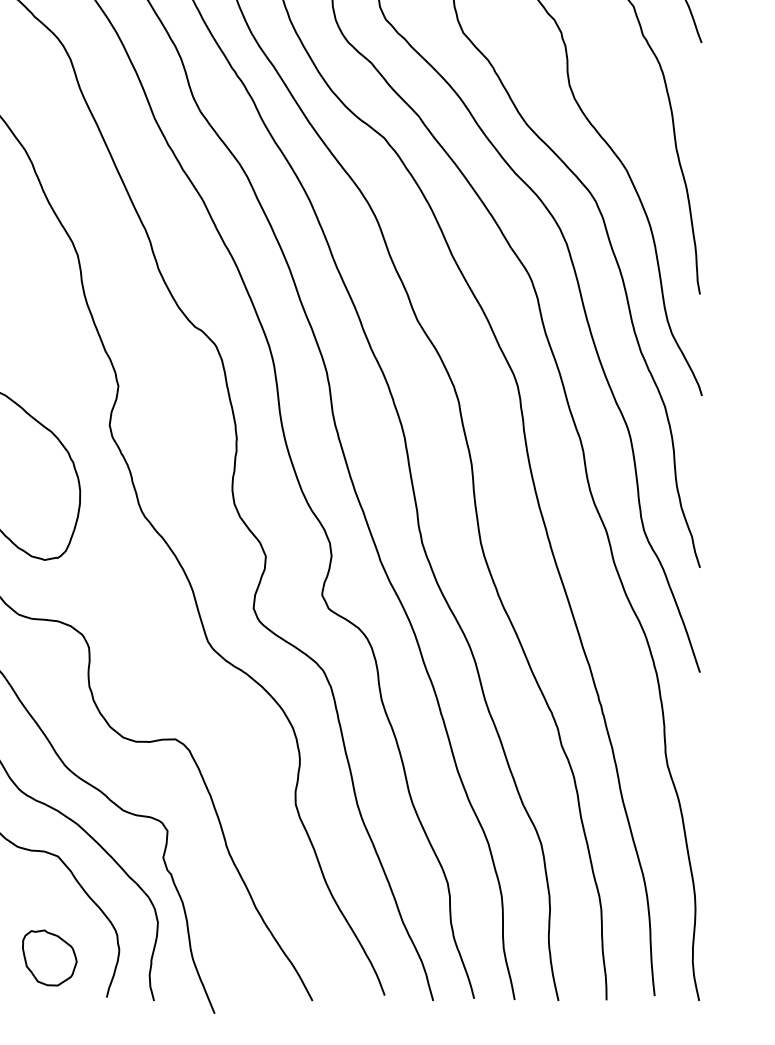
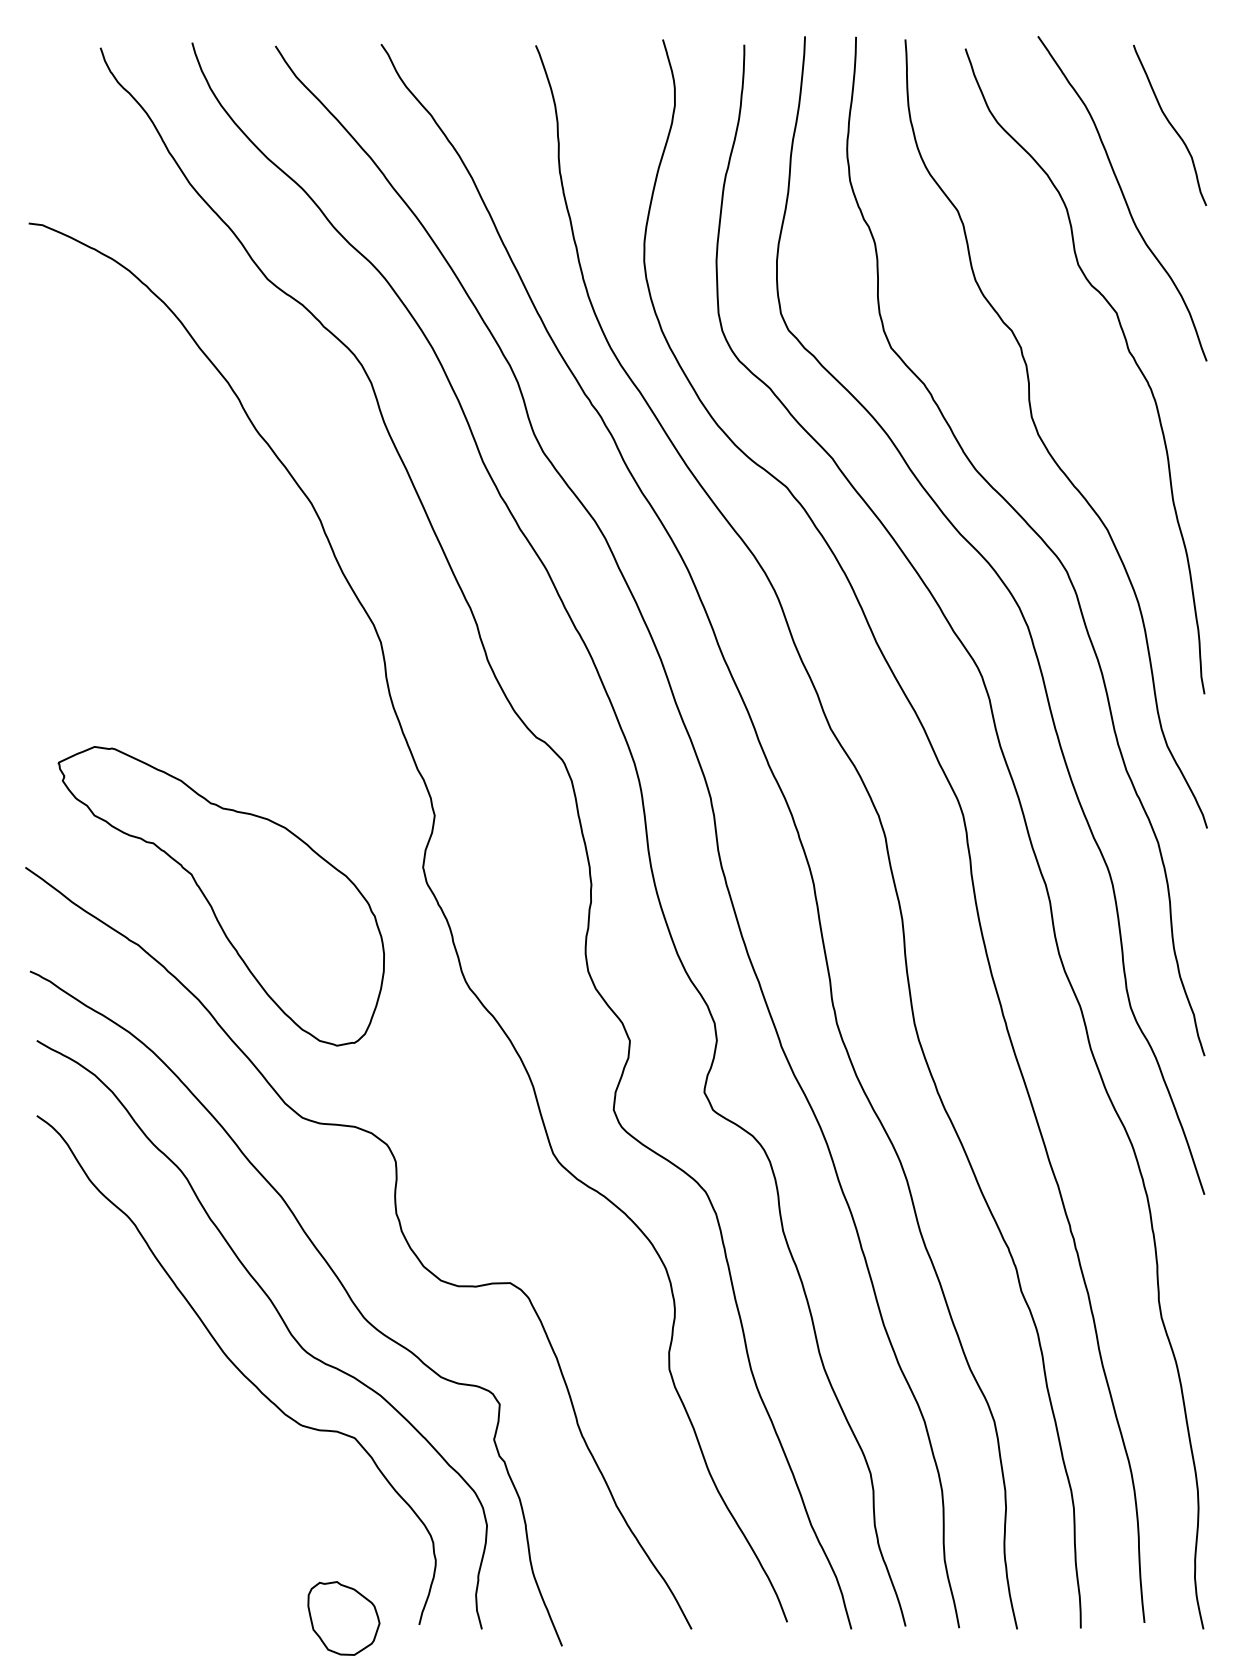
part: (49, 958) -> (343, 1618), moved

